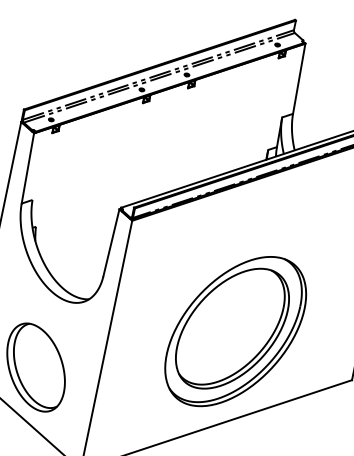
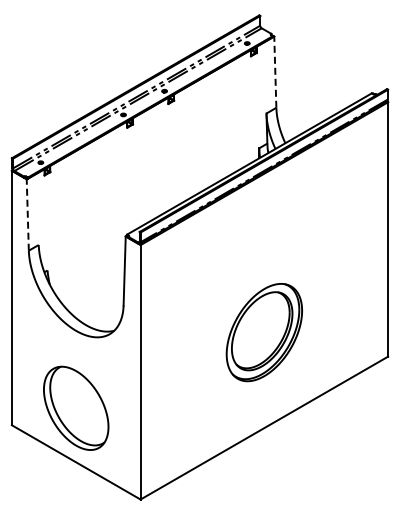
line: (299, 79) -> (275, 72), solid -> dashed
line: (27, 168) -> (27, 215), solid -> dashed
part: (235, 331) -> (264, 332), size x0.6

